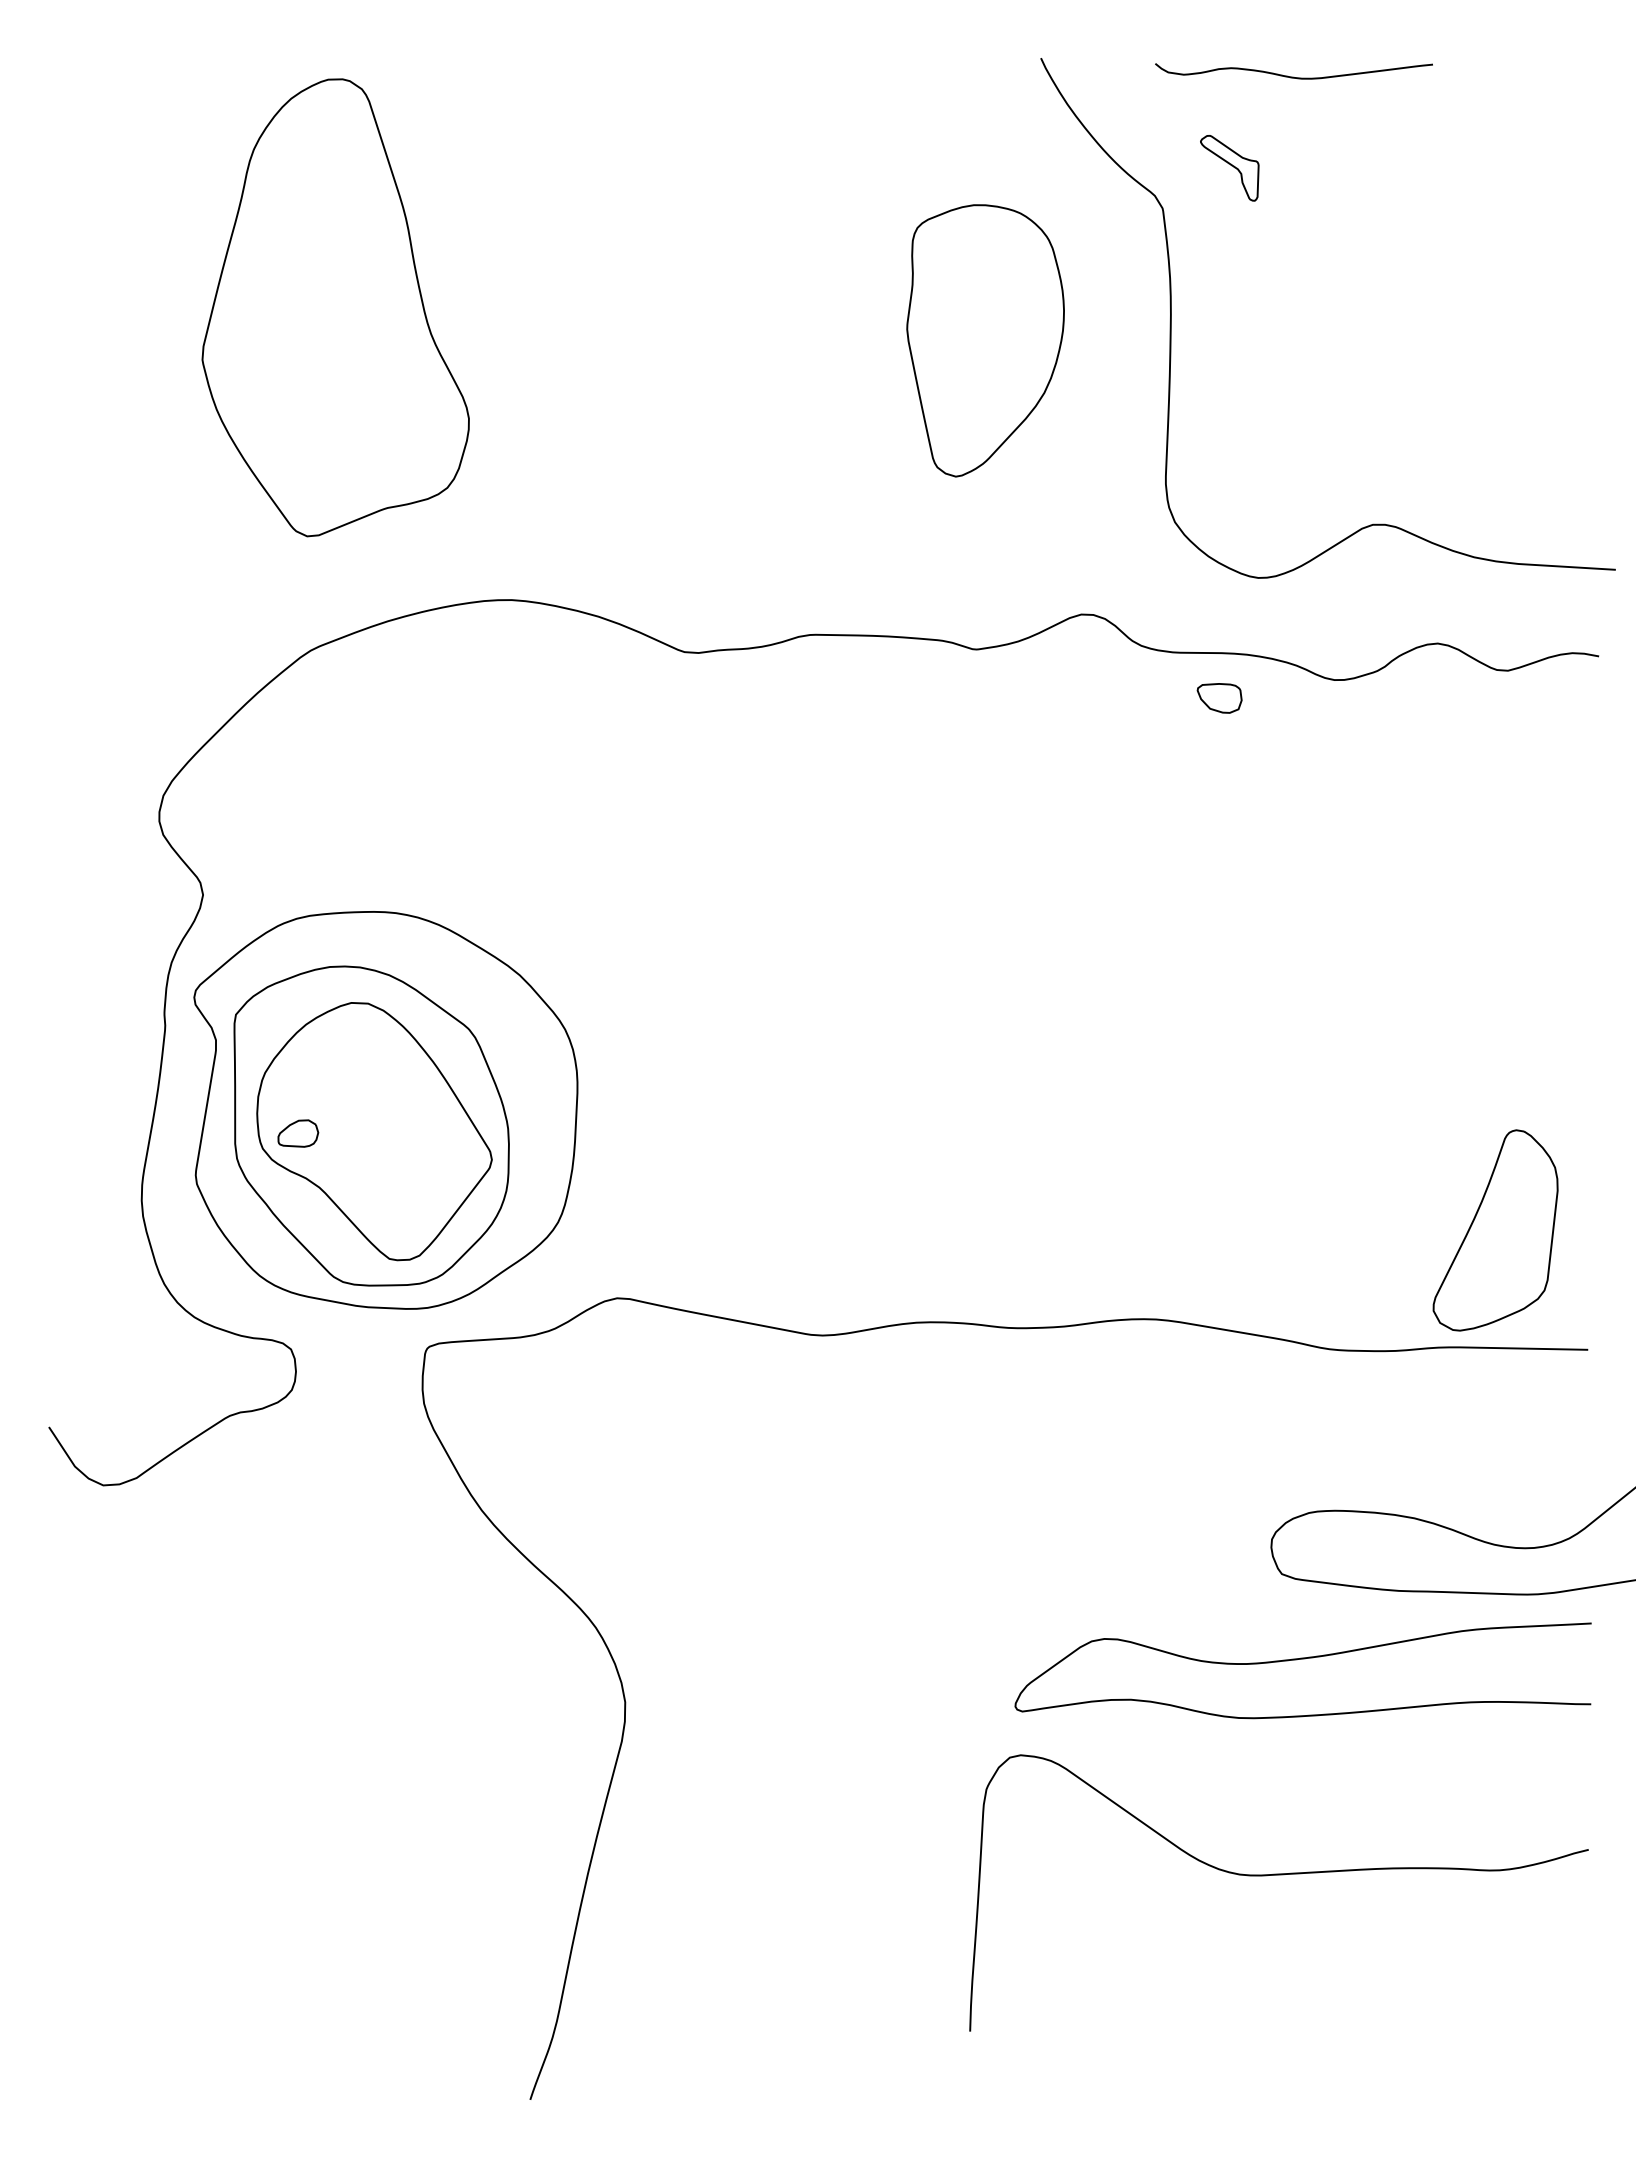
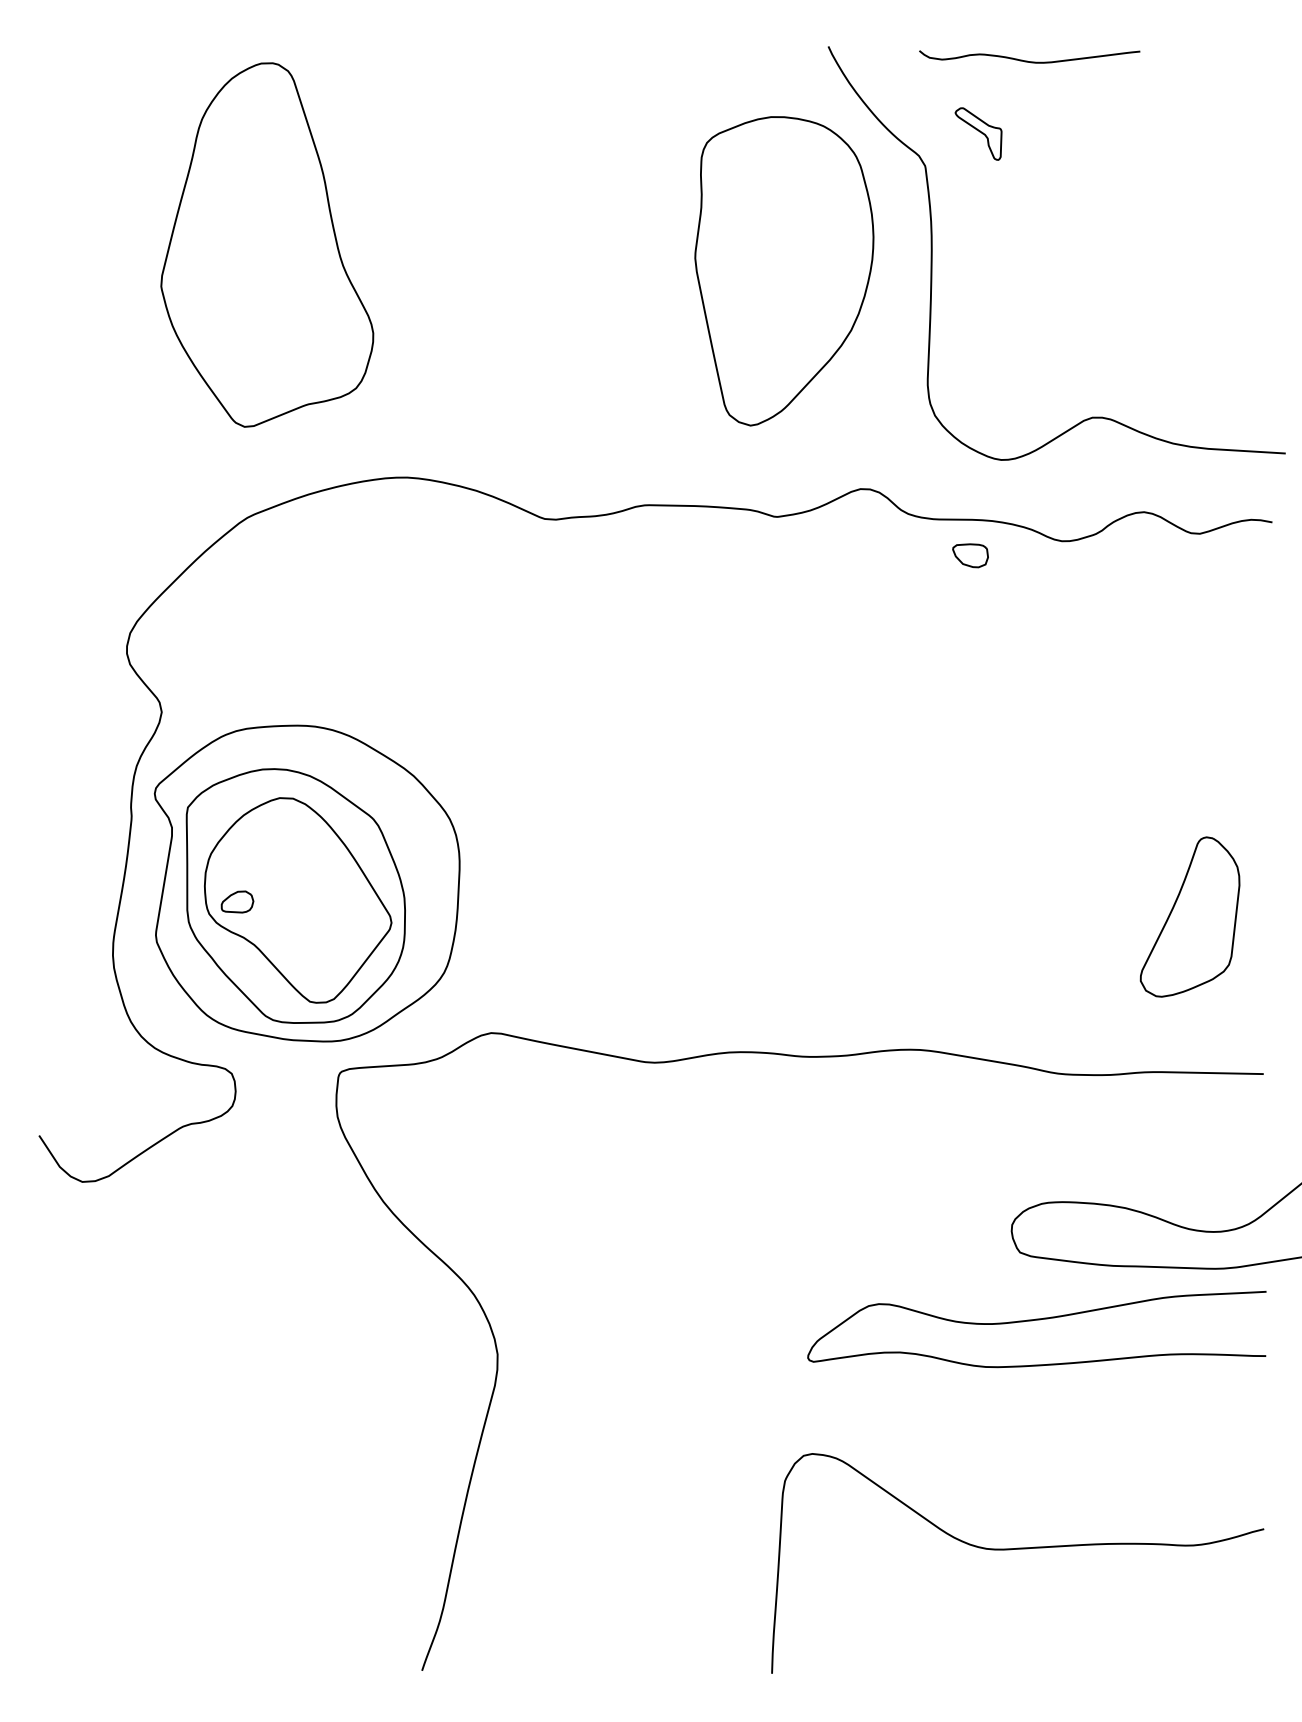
part: (985, 340) -> (784, 271), size x1.43
part: (1495, 1230) -> (1190, 917), moved
curve: (1278, 1875) -> (1017, 1549), moved

